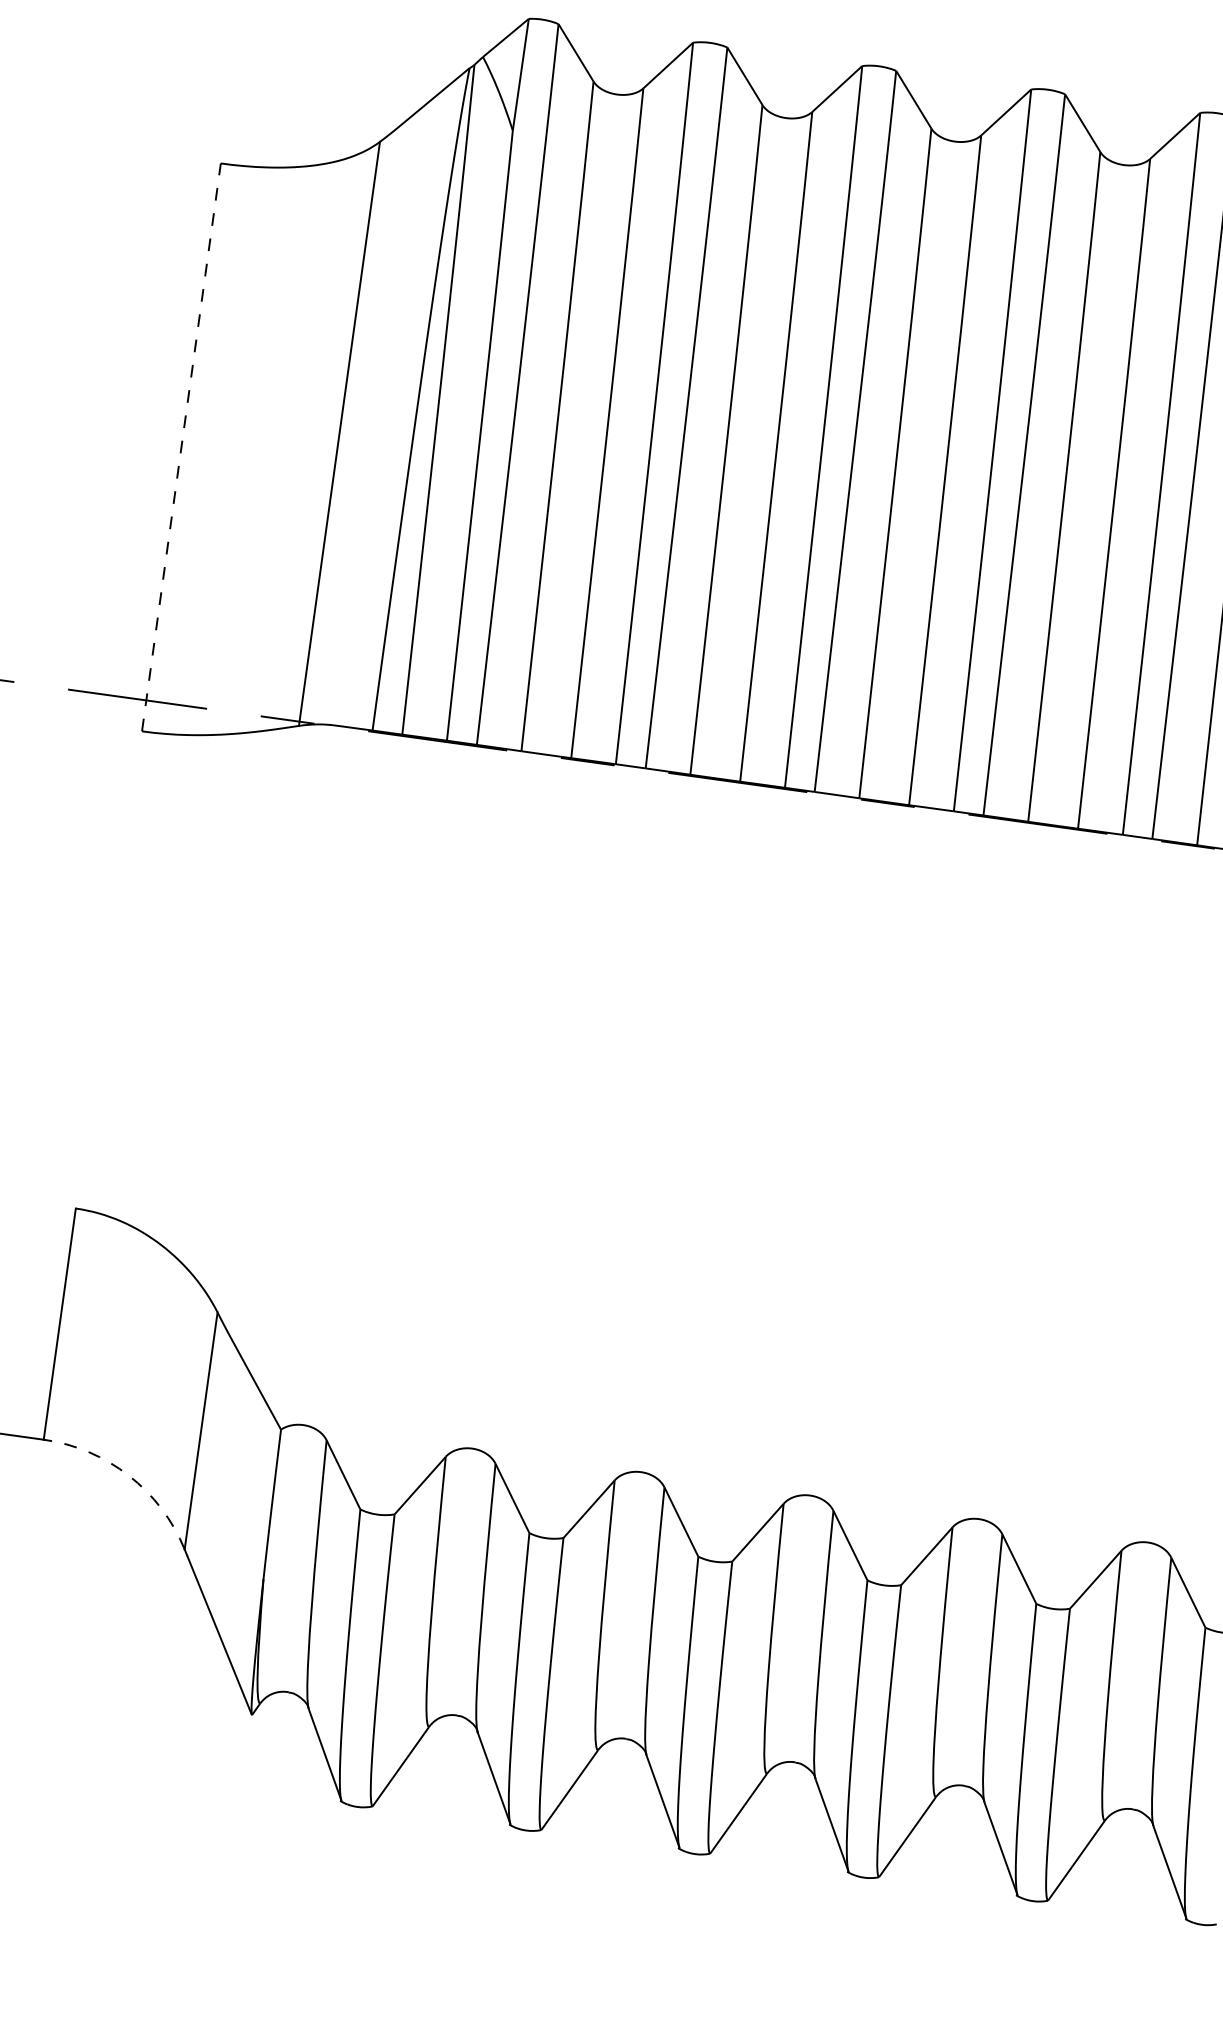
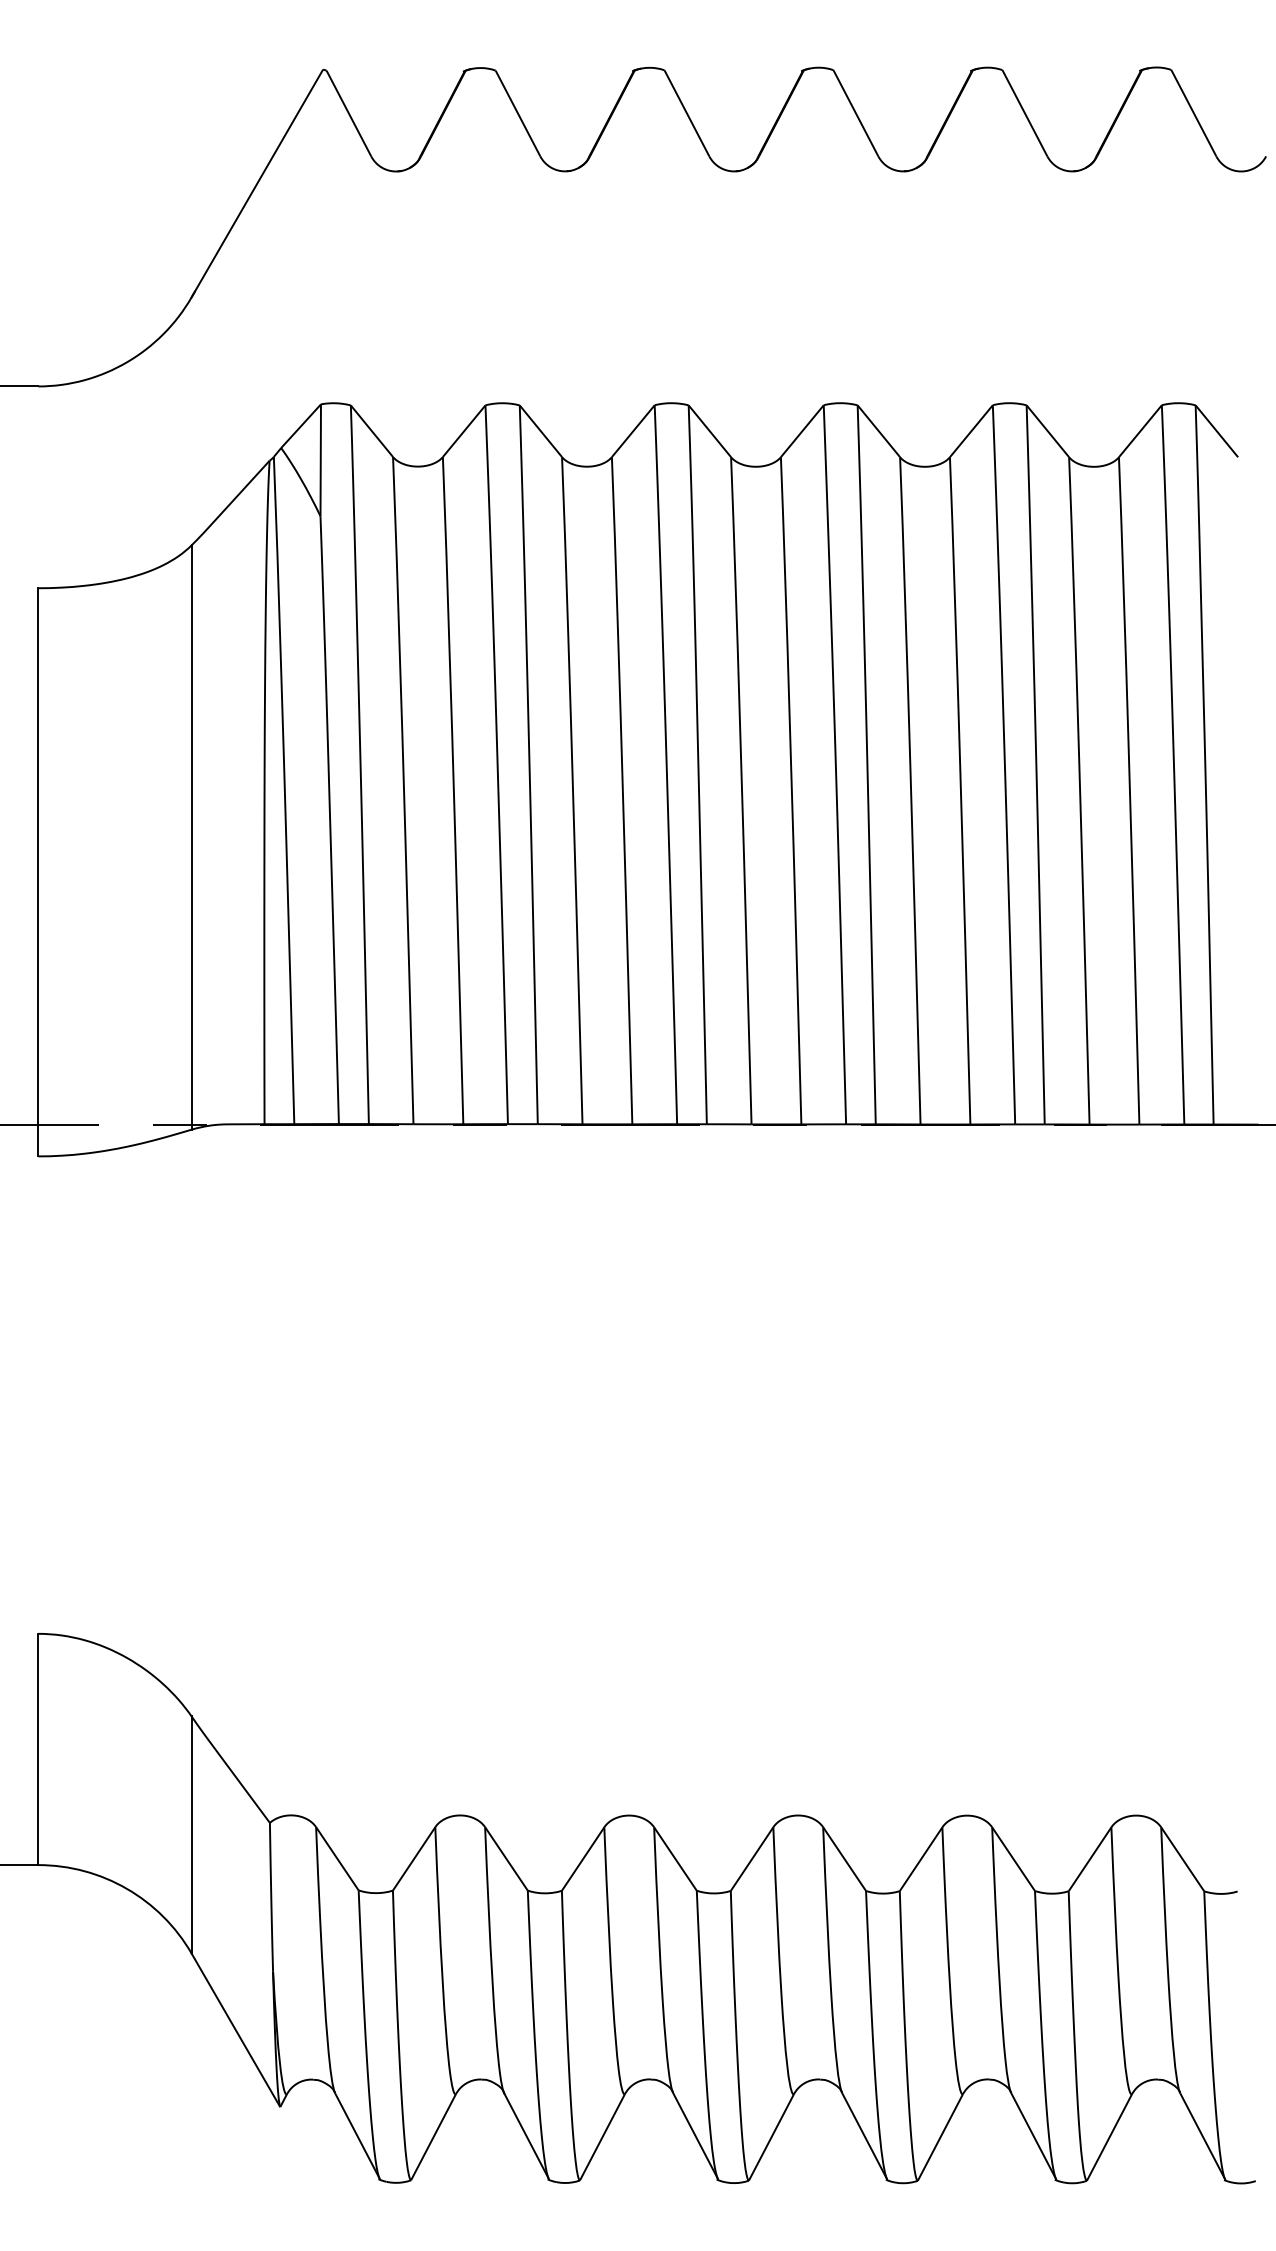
line: (181, 446) -> (38, 871), dashed -> solid
arc: (128, 1475) -> (126, 1888), dashed -> solid

